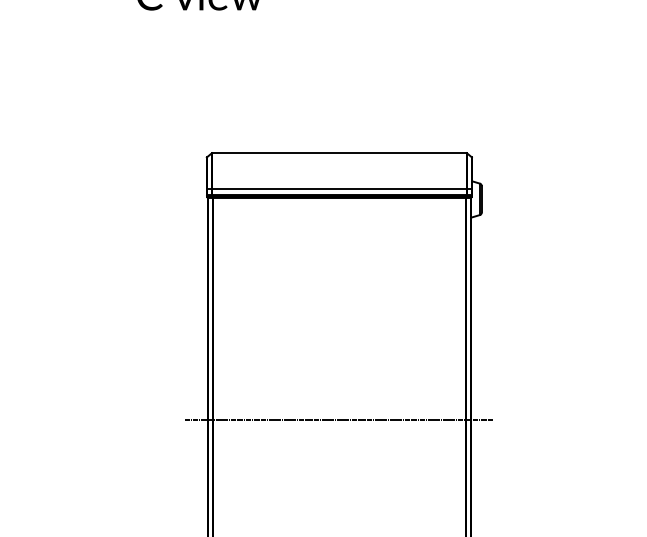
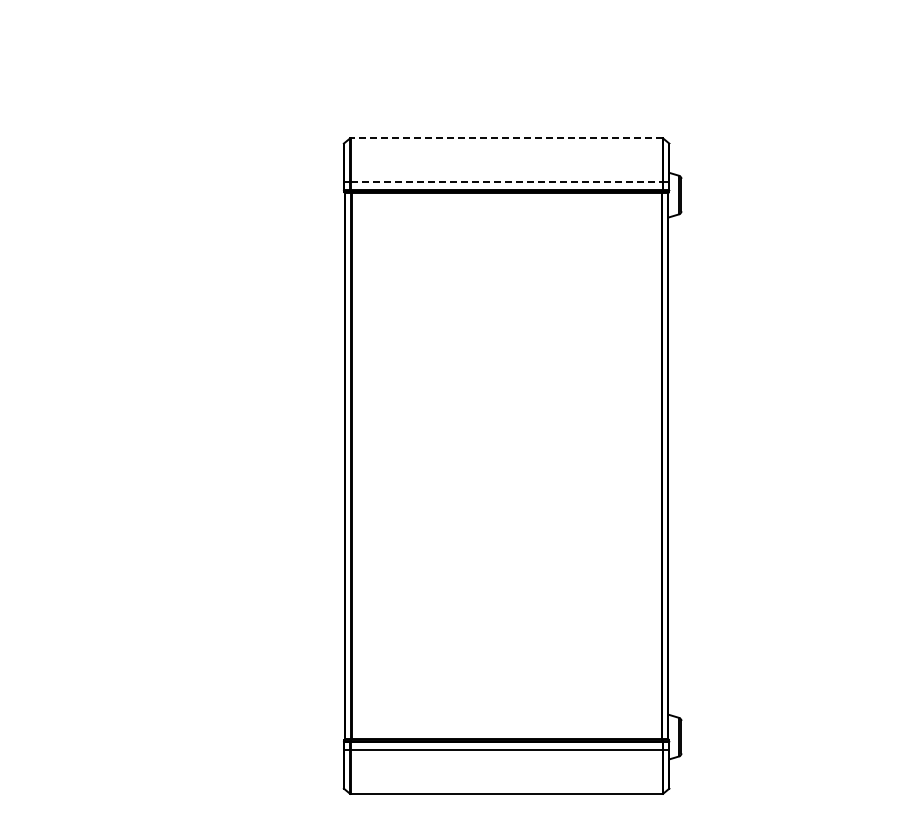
line: (339, 153) -> (506, 138), solid -> dashed
line: (340, 188) -> (507, 181), solid -> dashed
line: (339, 420) -> (506, 466), removed

